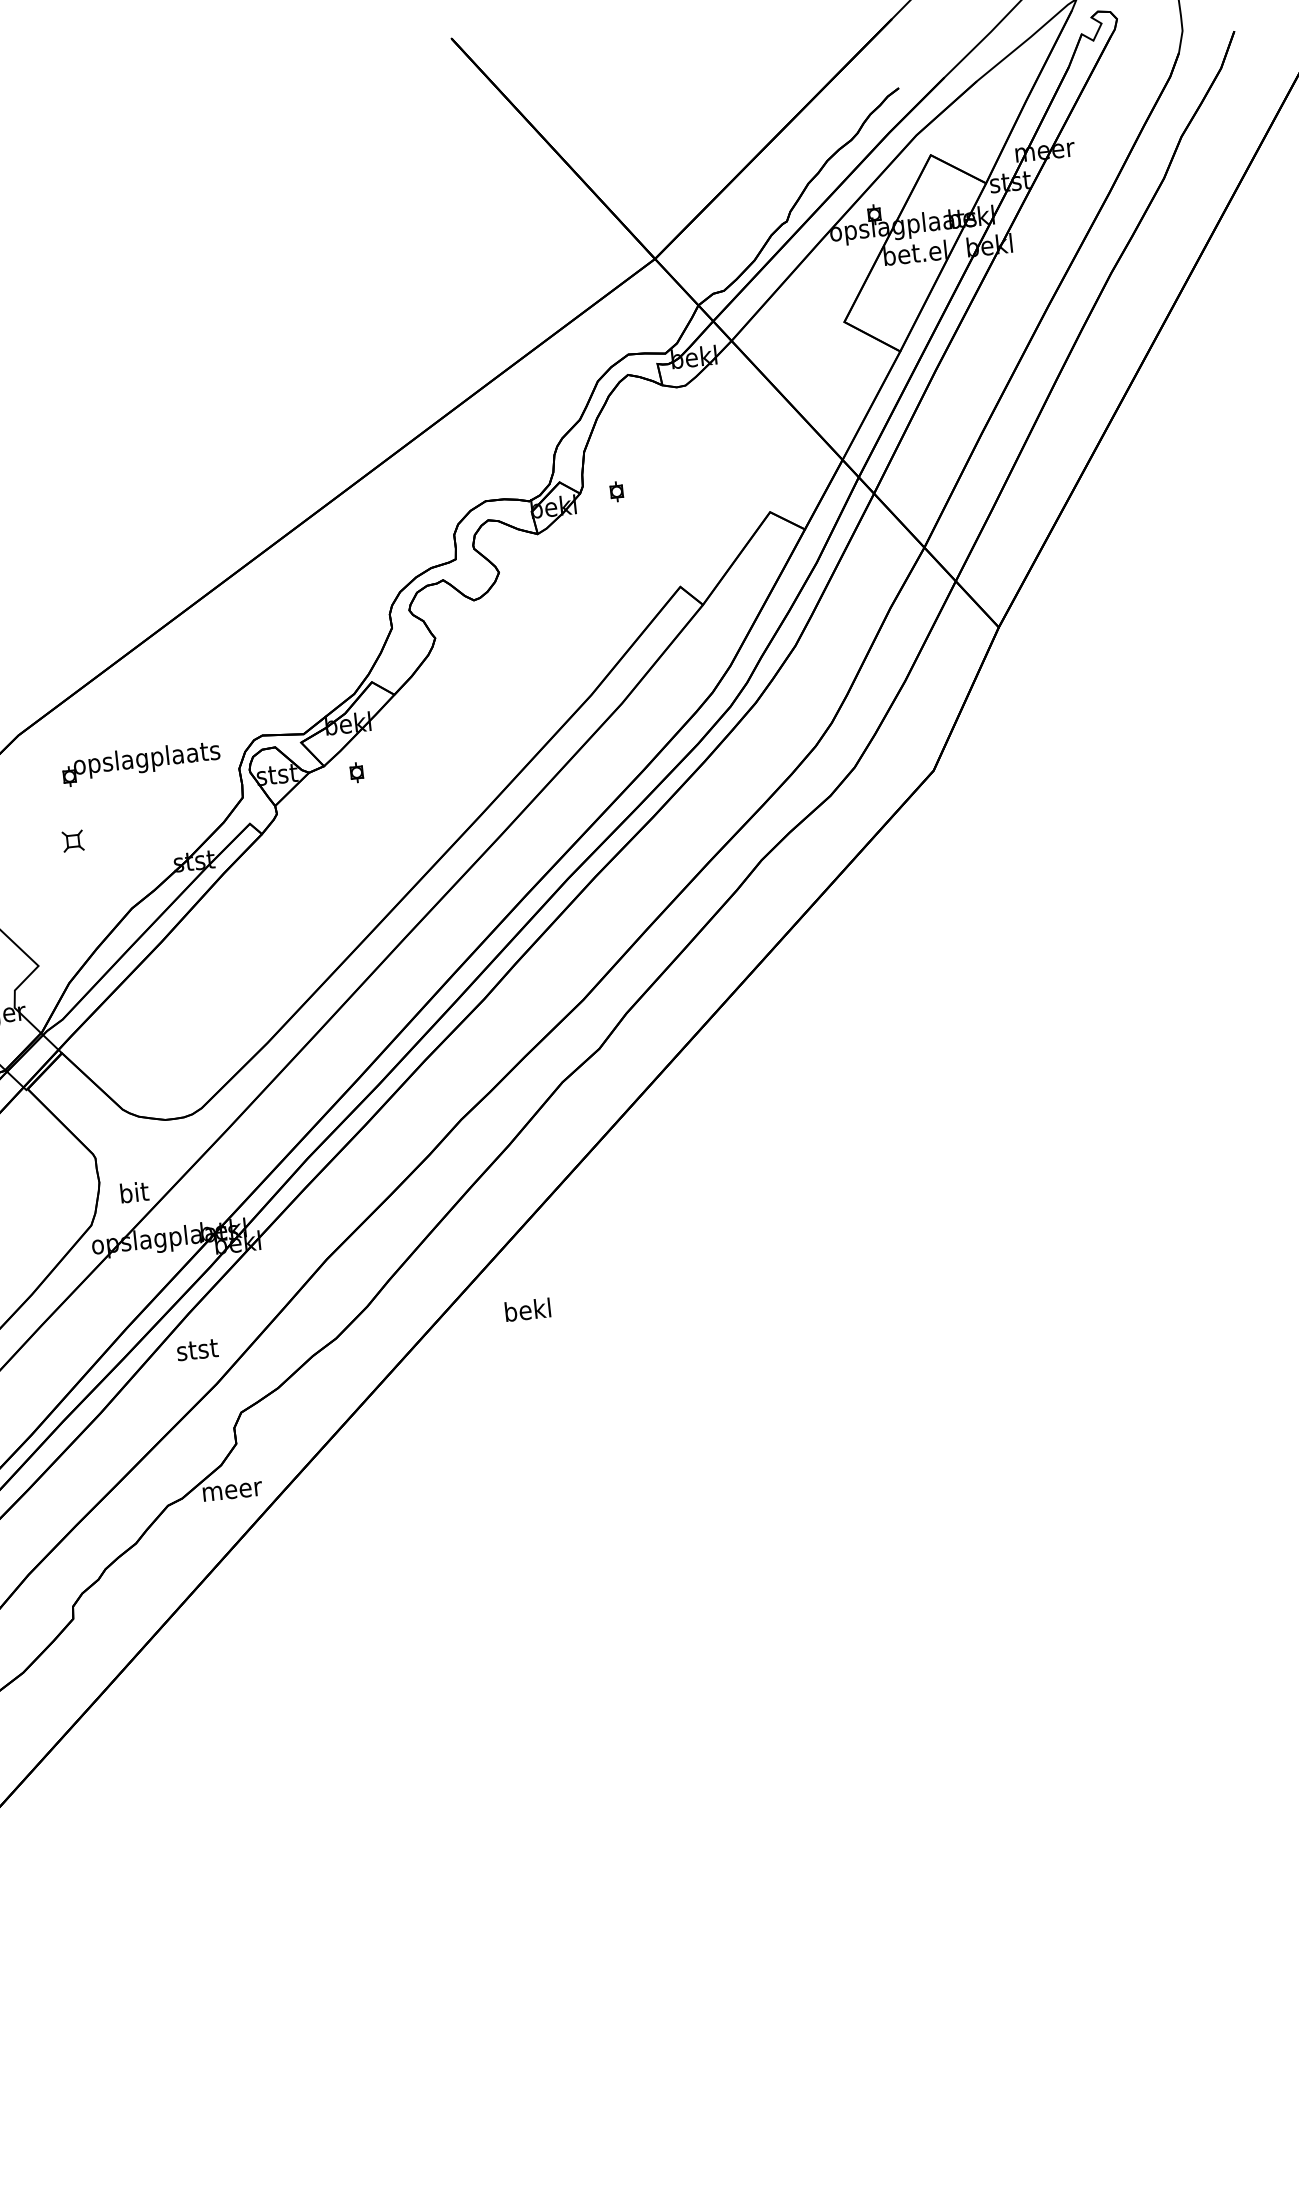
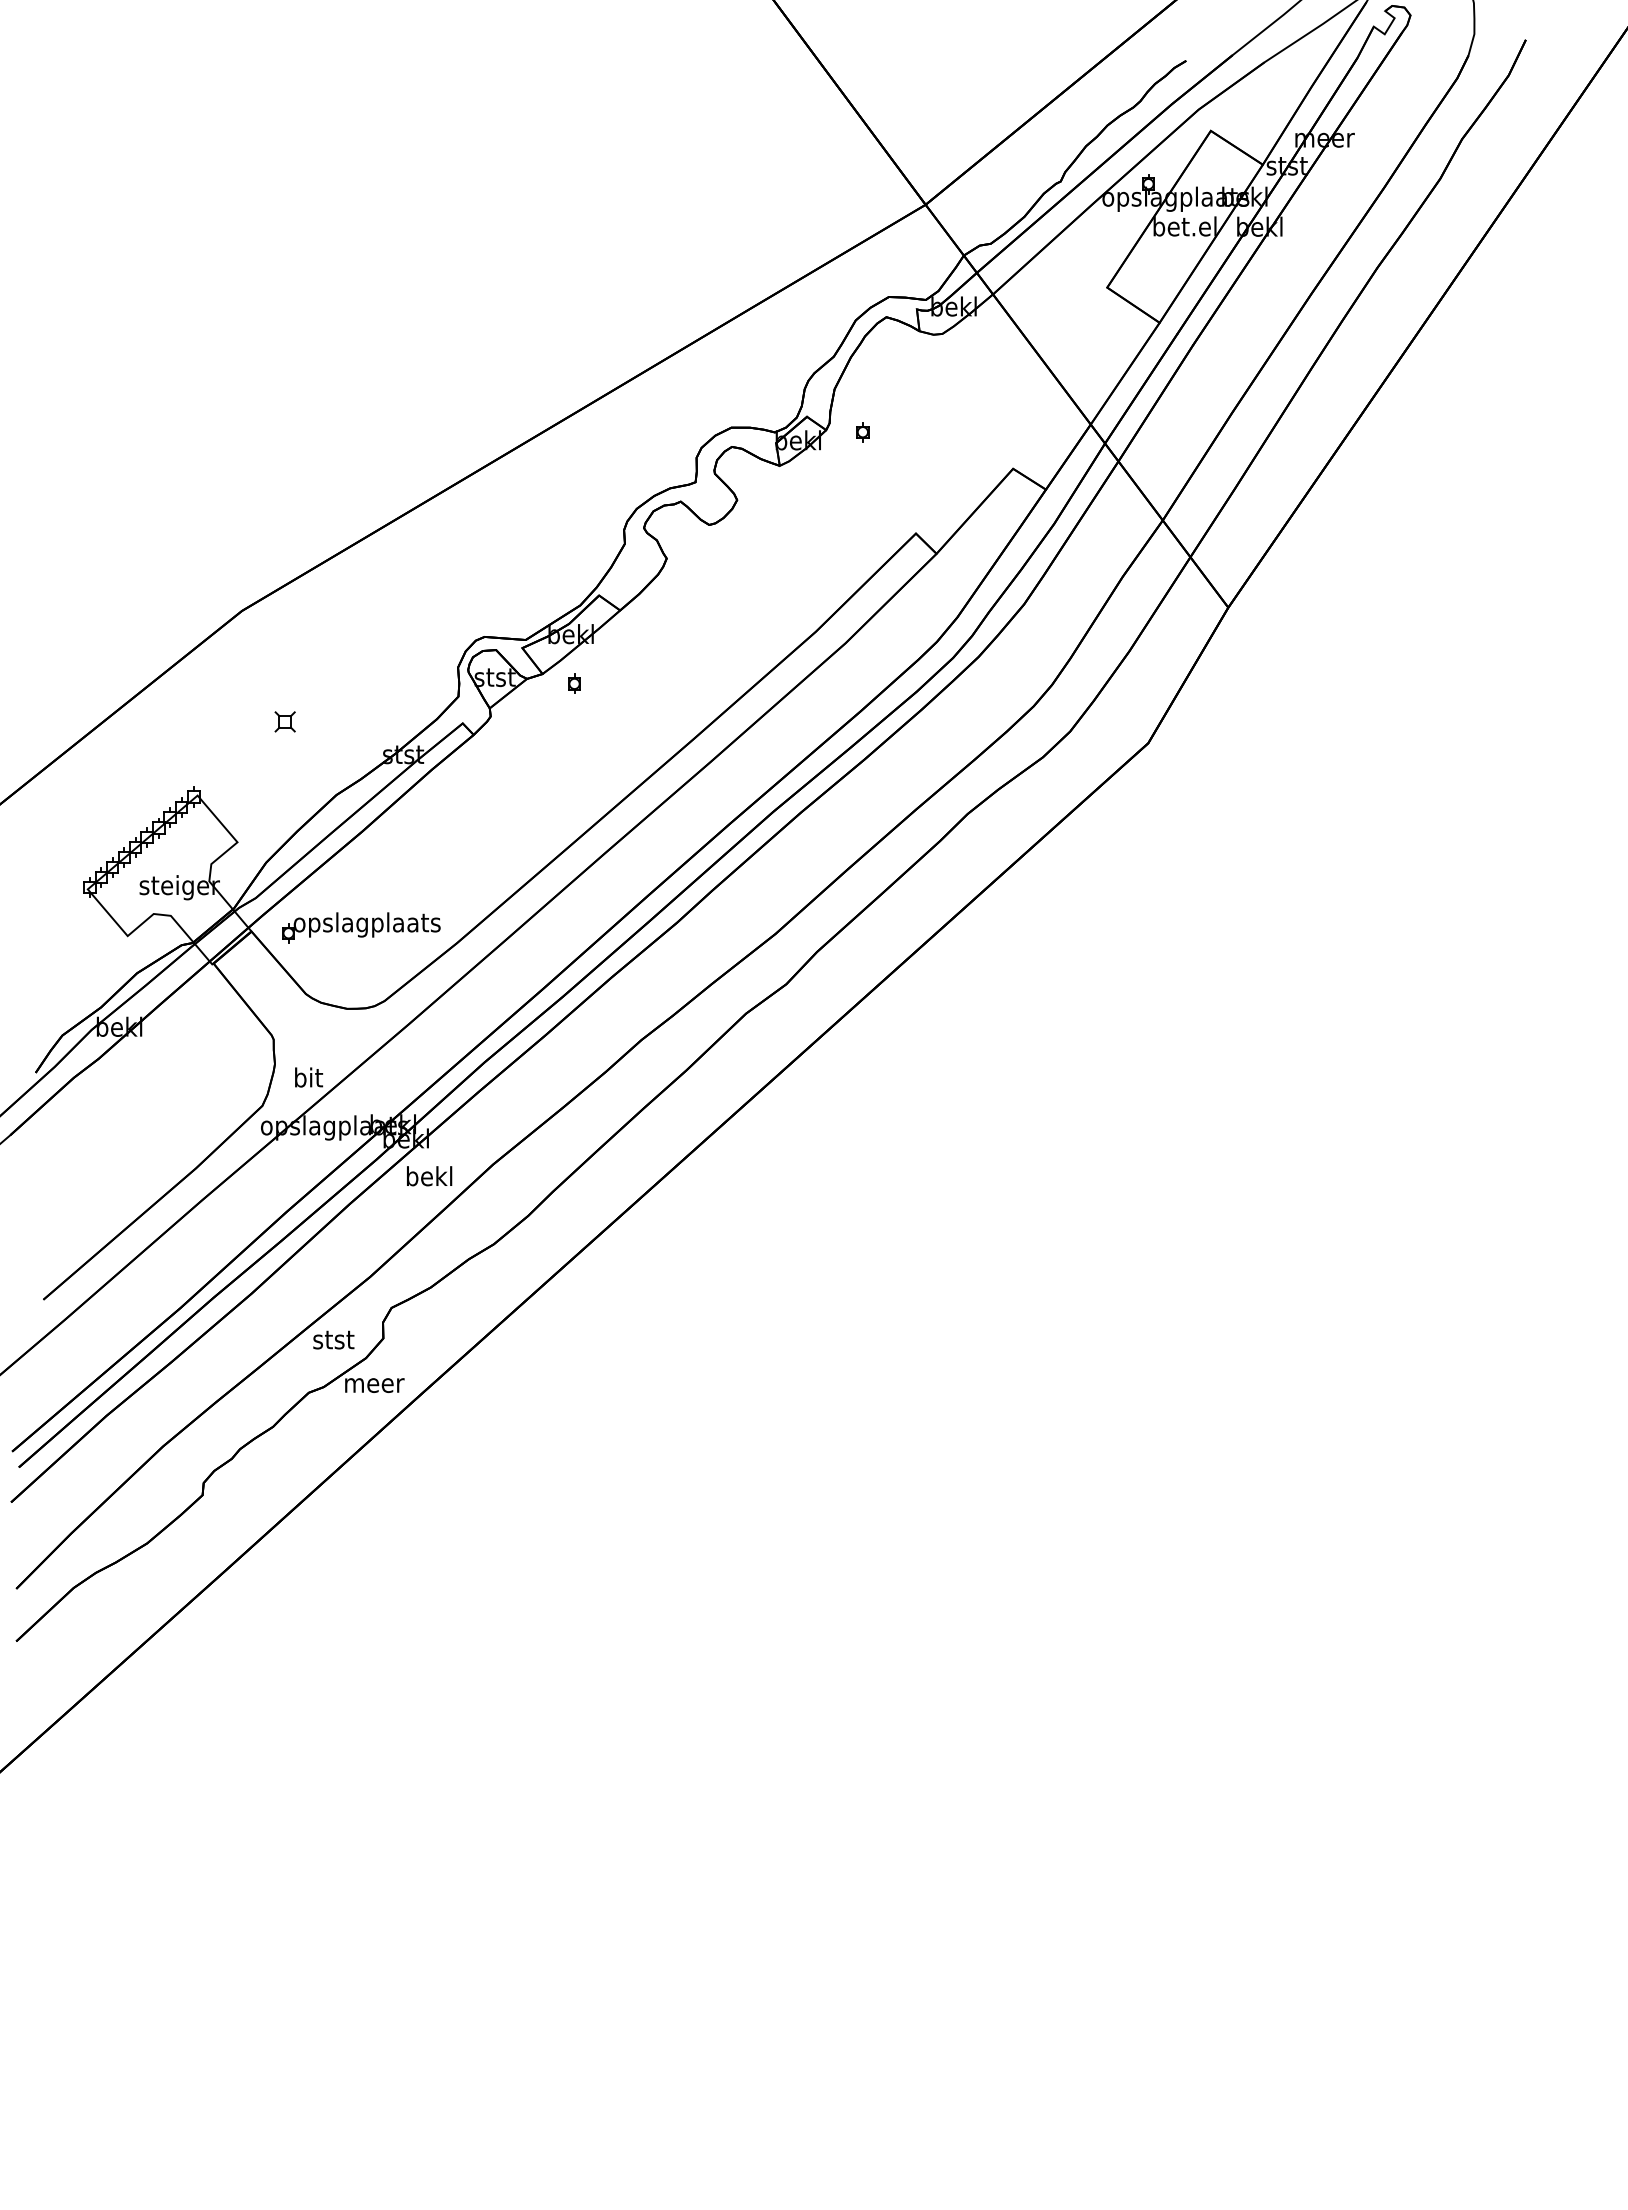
part: (141, 763) -> (361, 927), moved
text: (527, 1310) -> (429, 1176), moved
text: (197, 1349) -> (333, 1339), moved

